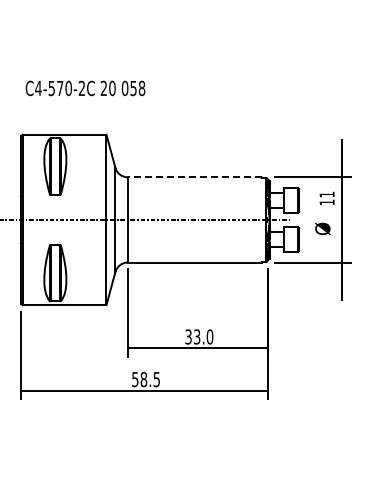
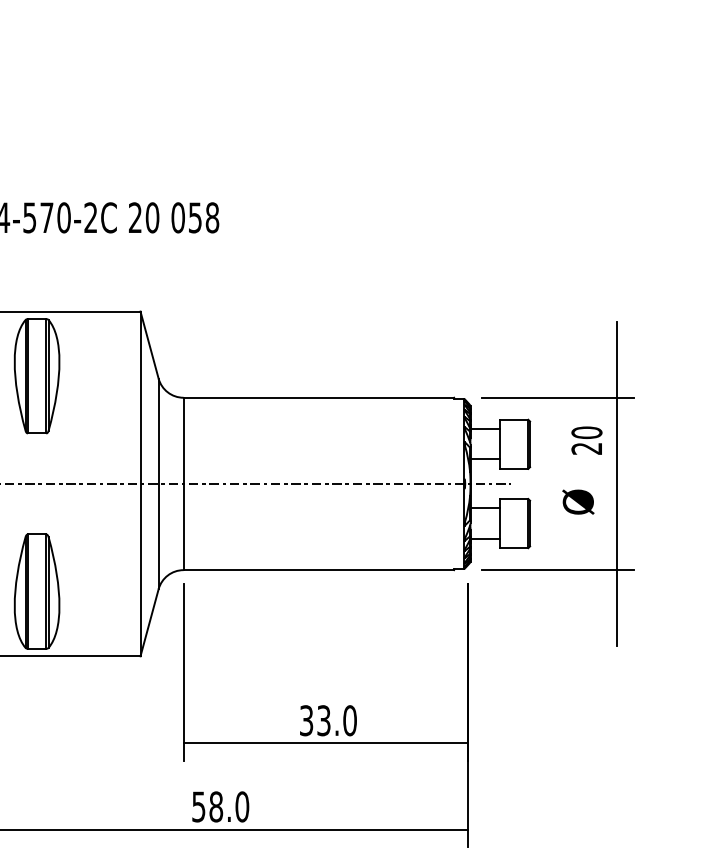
line: (194, 177) -> (318, 398), dashed -> solid
text: (326, 198) -> (585, 440), 11 -> 20
text: (156, 379) -> (241, 806), 58.5 -> 58.0

